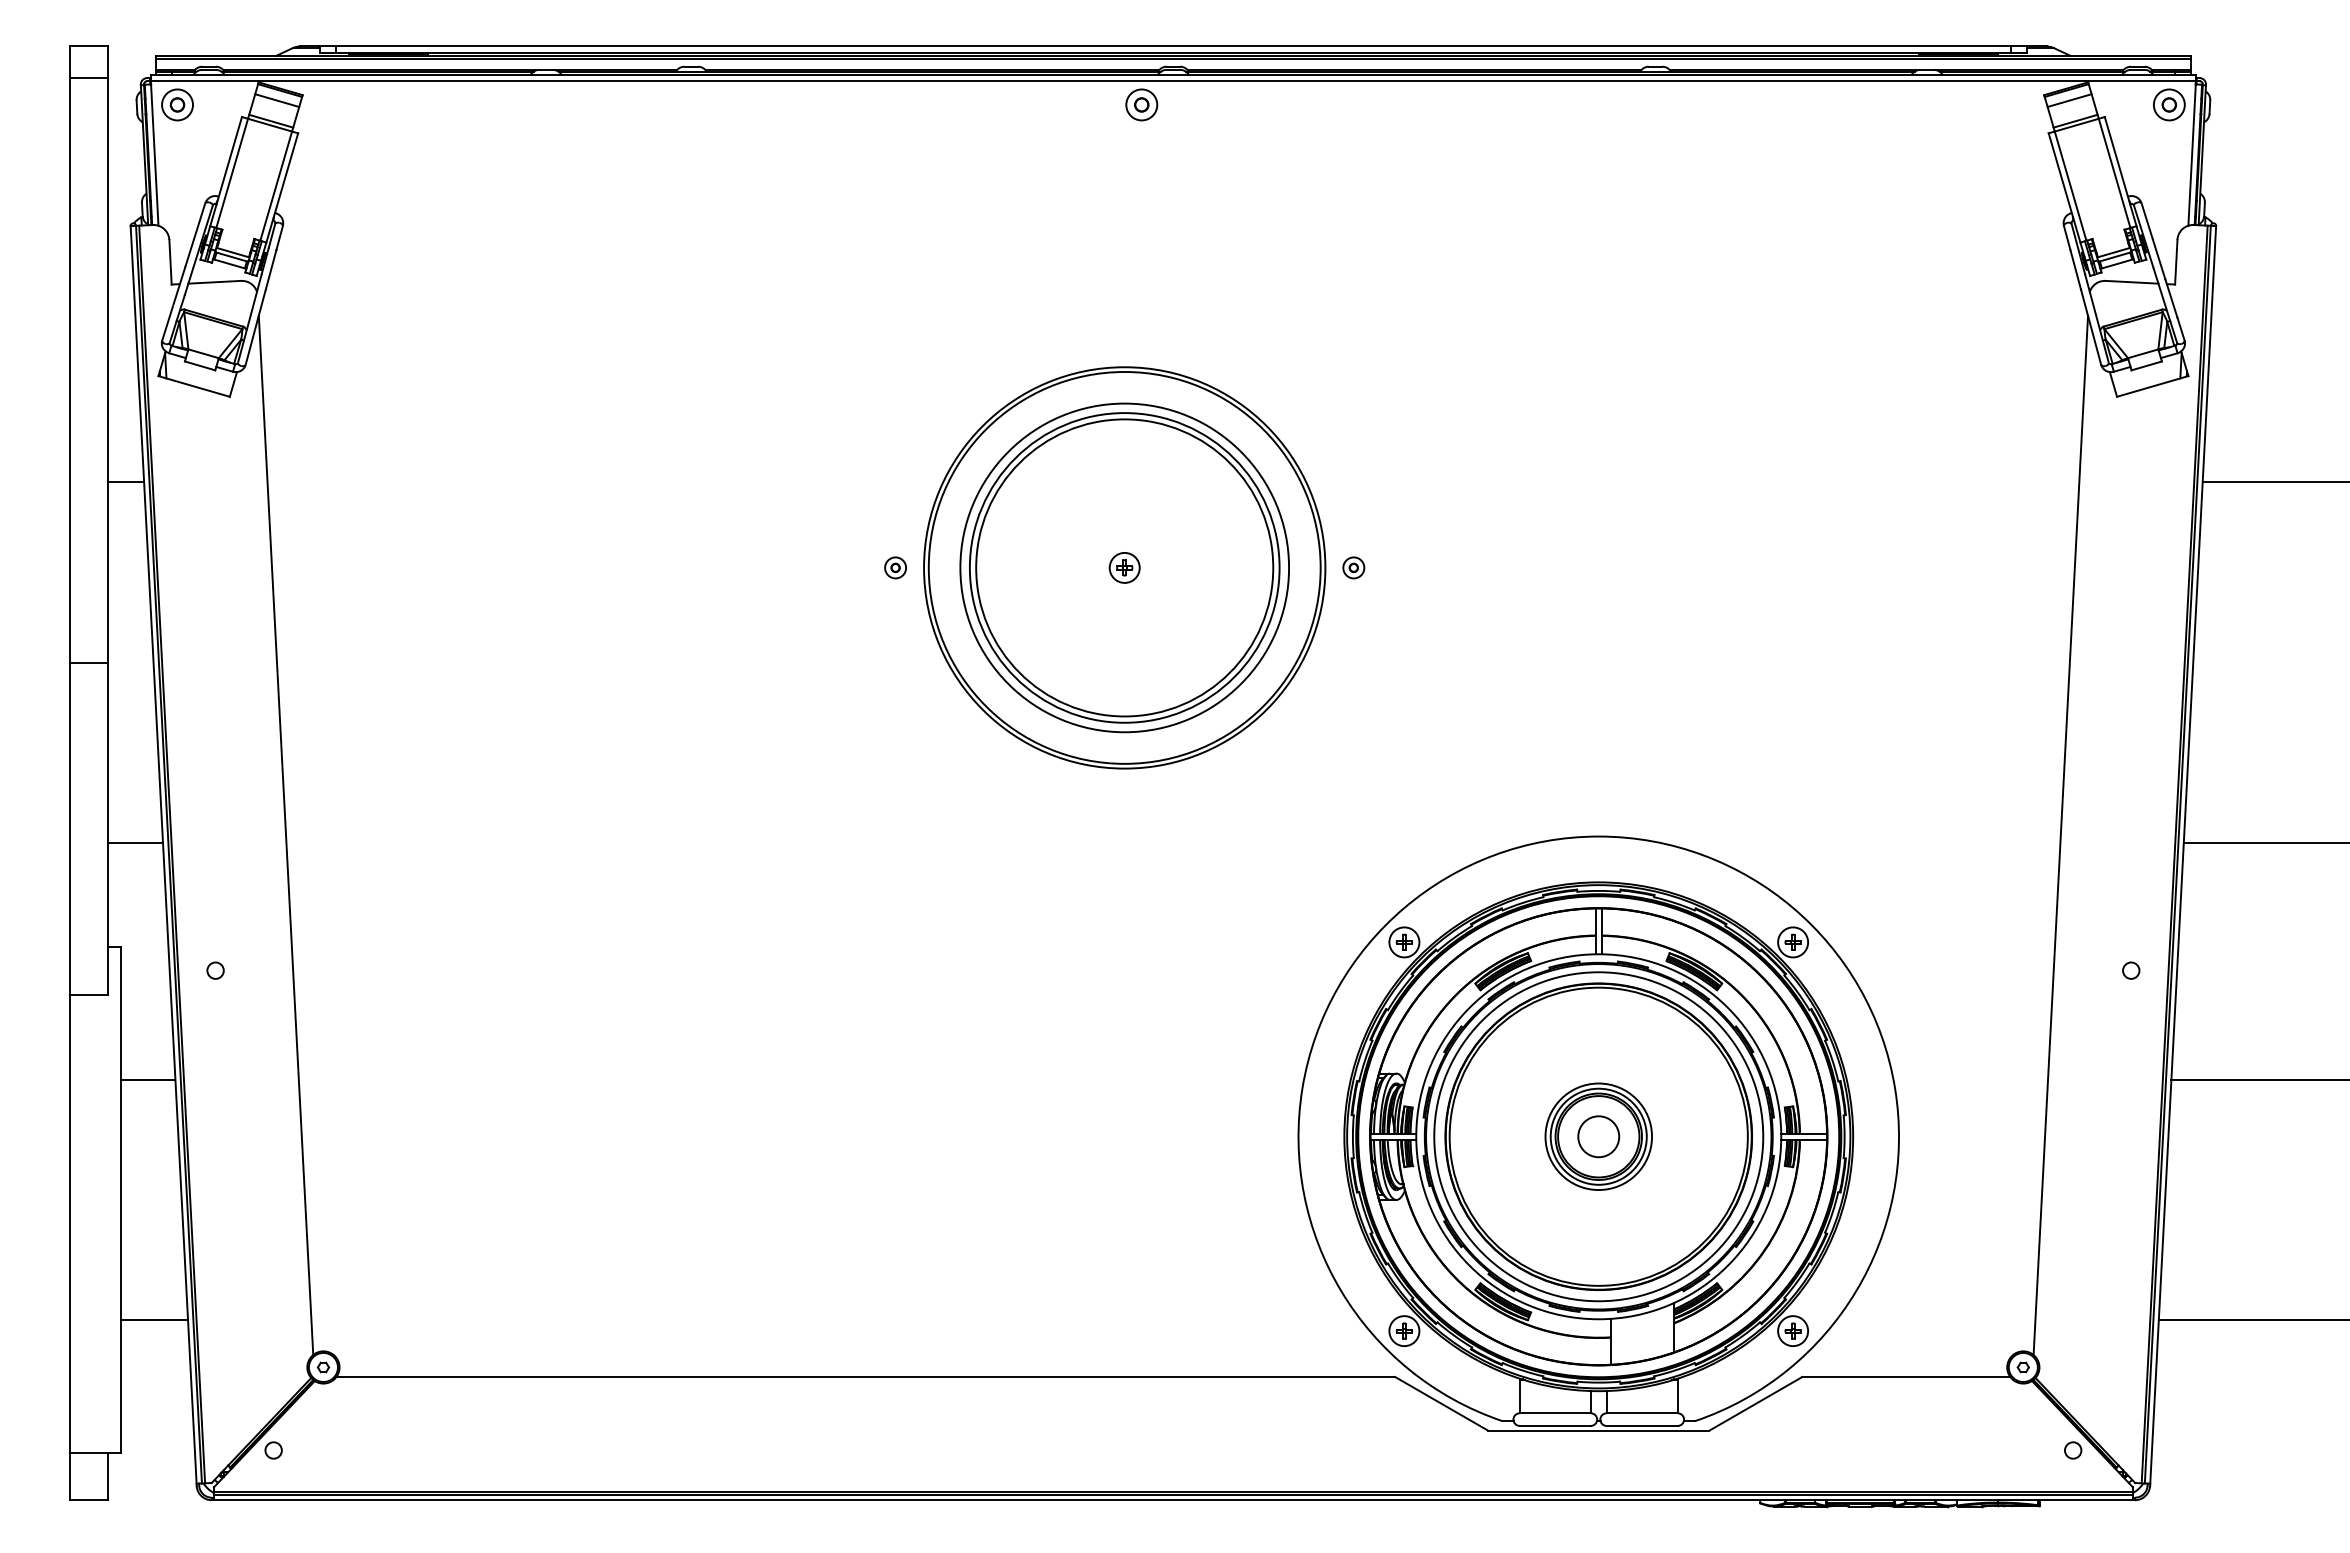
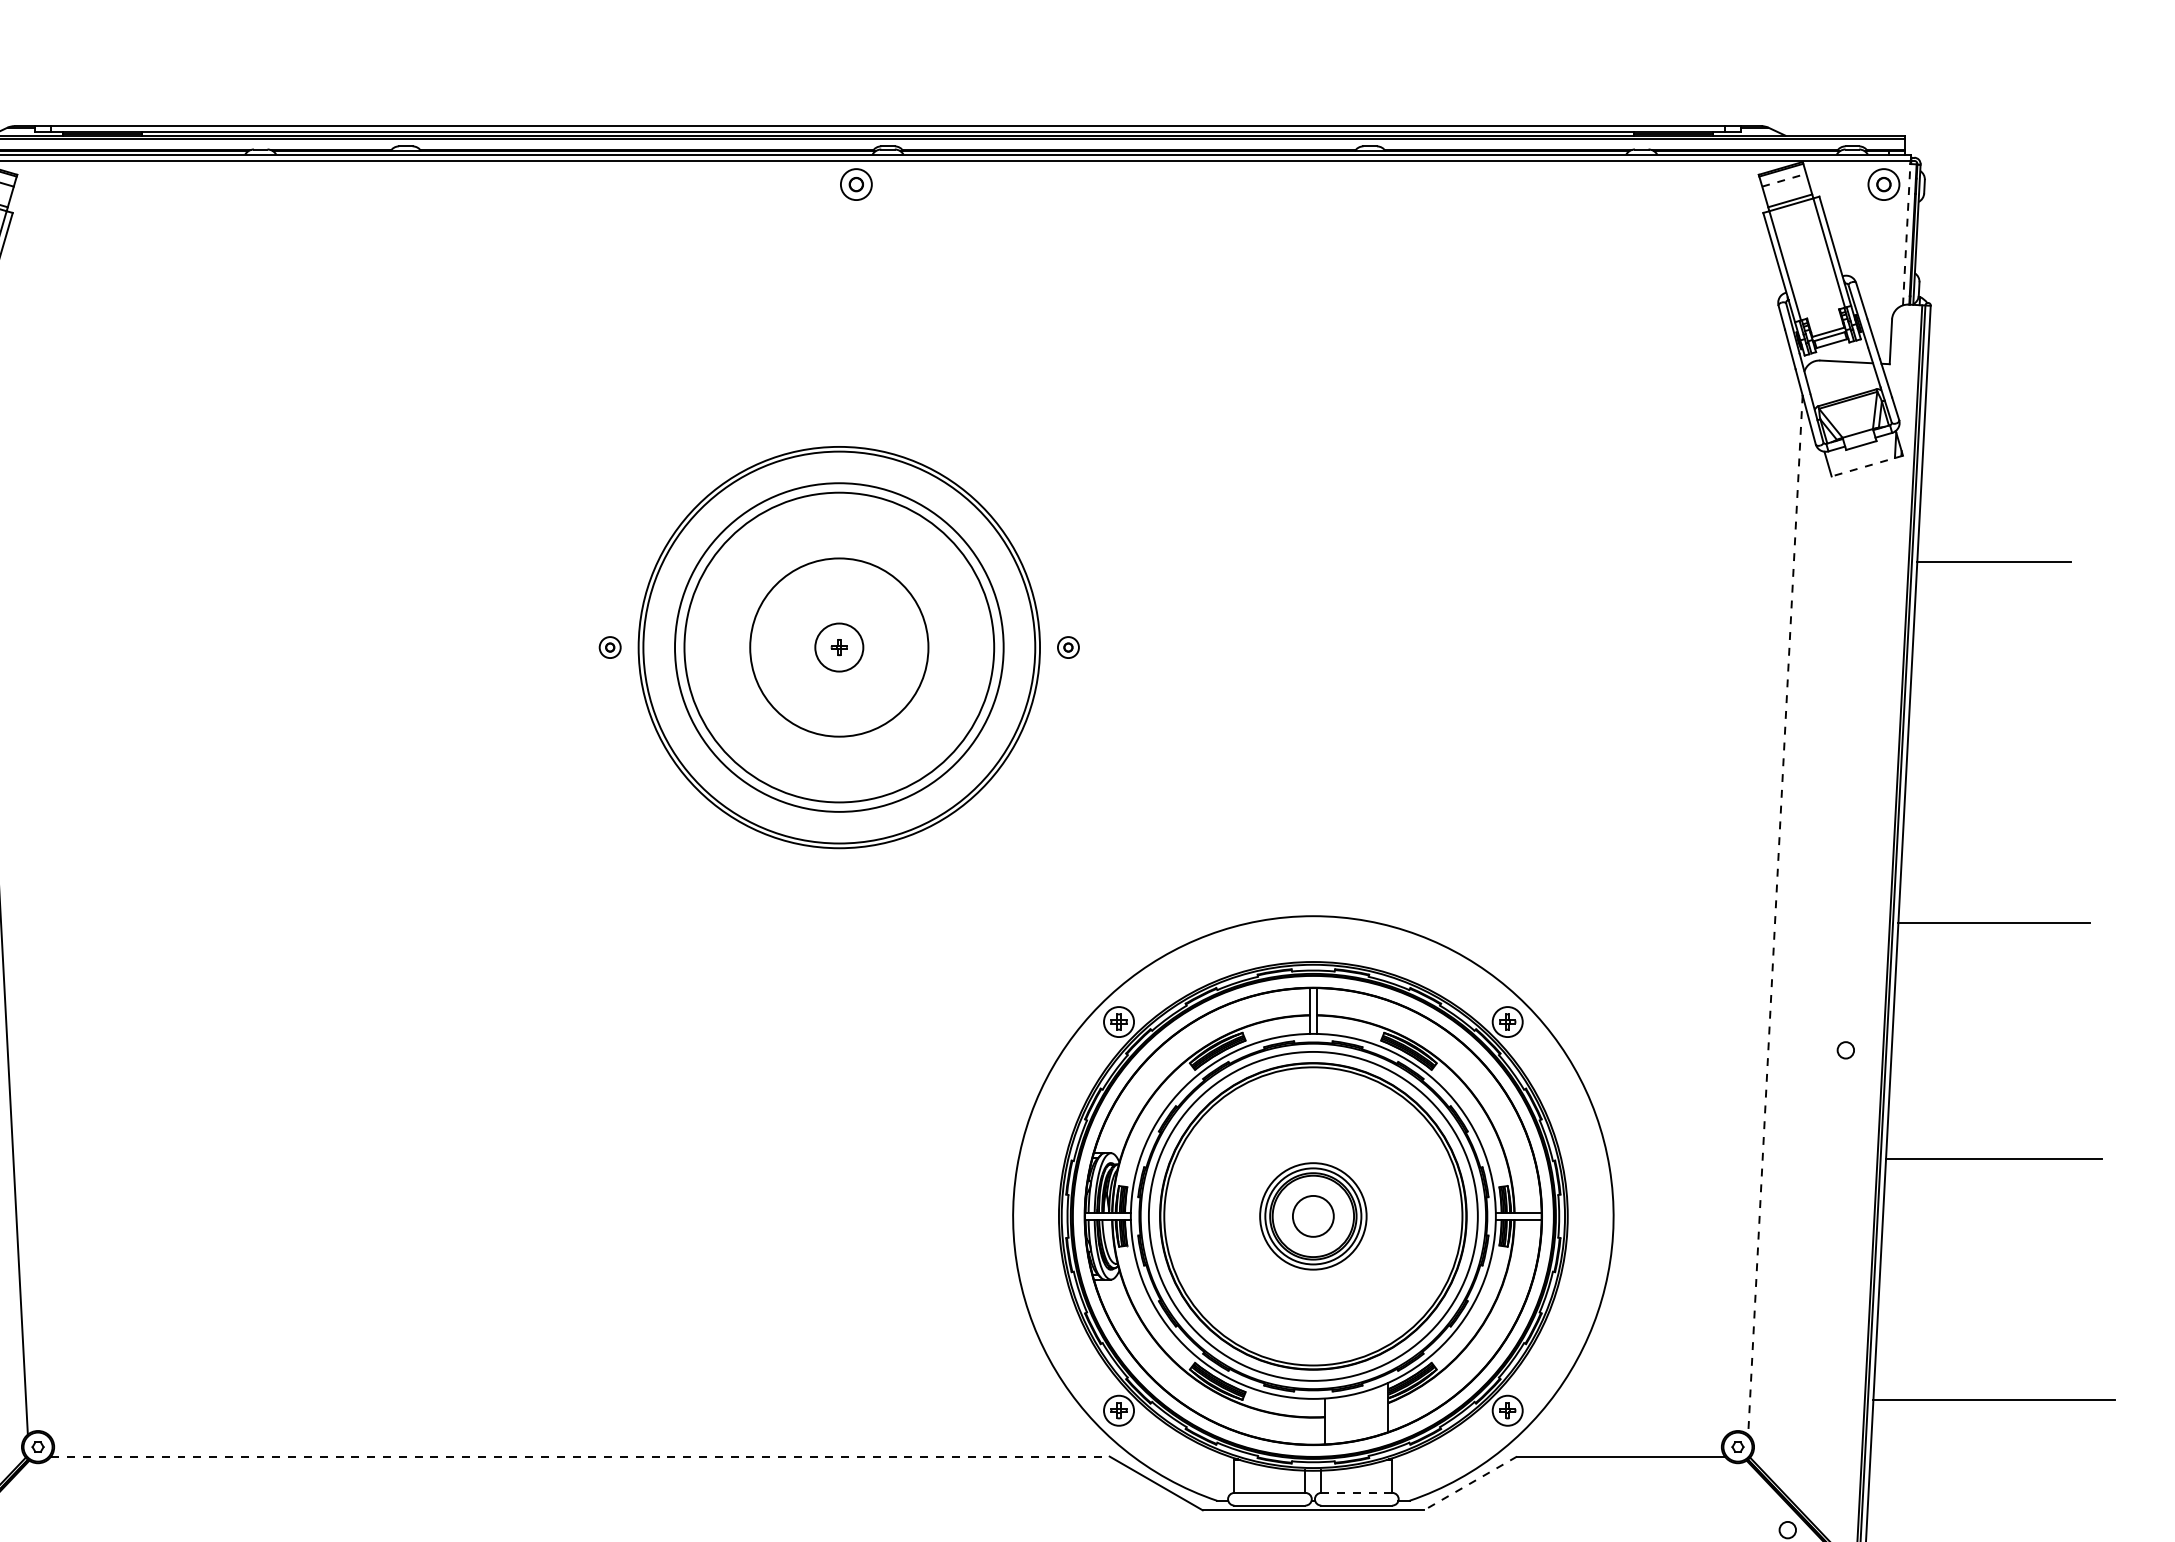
line: (2069, 100) -> (1784, 180), solid -> dashed
line: (2192, 155) -> (1907, 235), solid -> dashed
line: (2152, 386) -> (1867, 466), solid -> dashed
circle: (1124, 567) -> (839, 647), size x0.6
circle: (1124, 567) -> (839, 647), size x1.6
line: (2060, 835) -> (1775, 915), solid -> dashed
line: (866, 1376) -> (581, 1456), solid -> dashed
line: (1755, 1403) -> (1470, 1483), solid -> dashed
line: (1642, 1413) -> (1357, 1493), solid -> dashed

